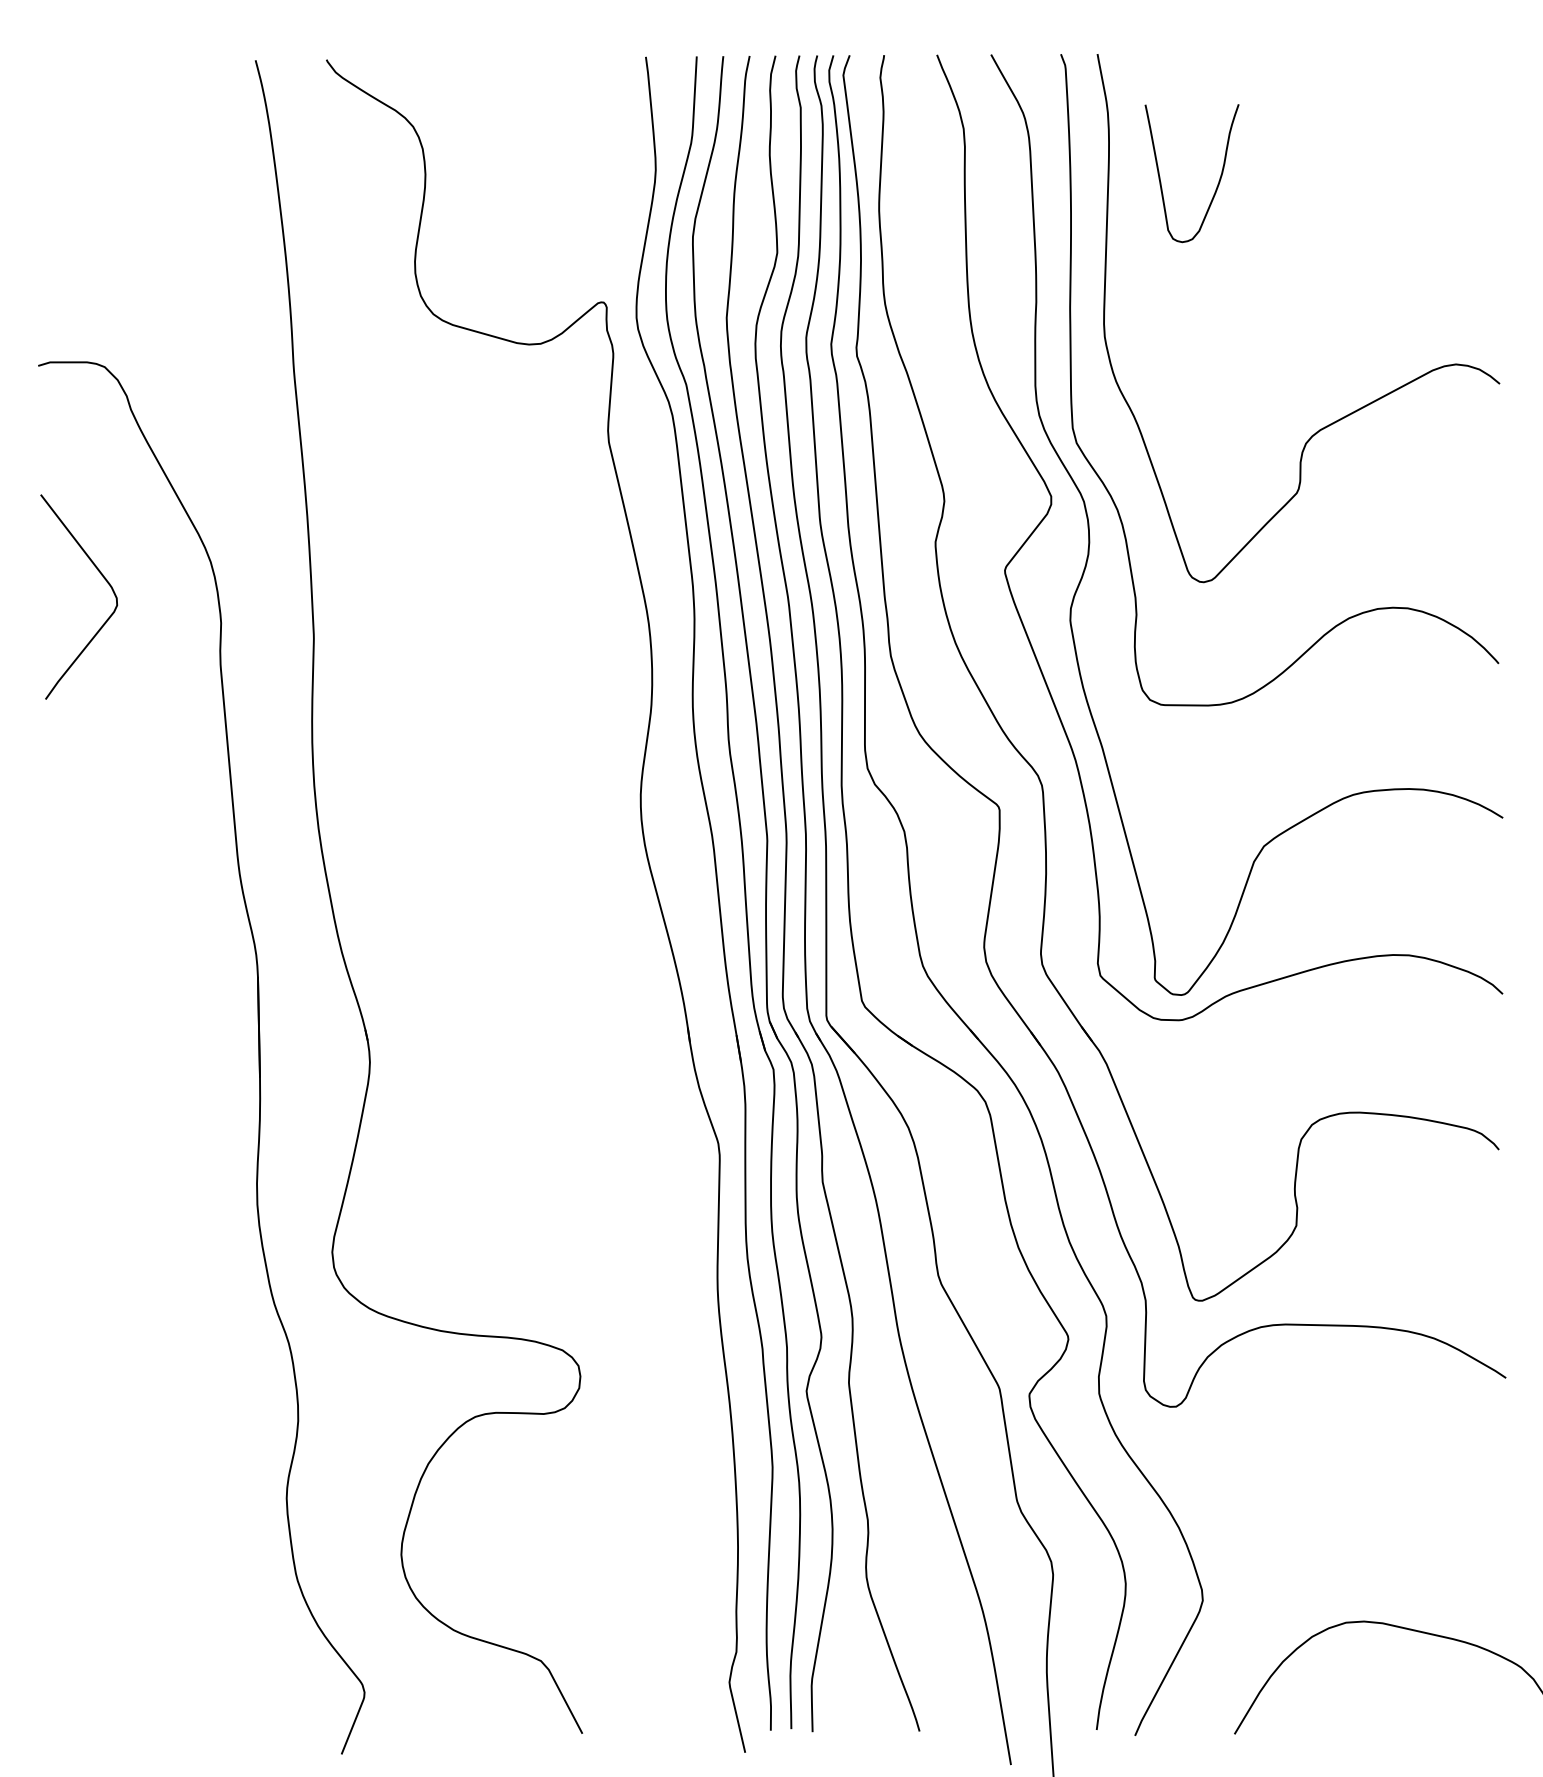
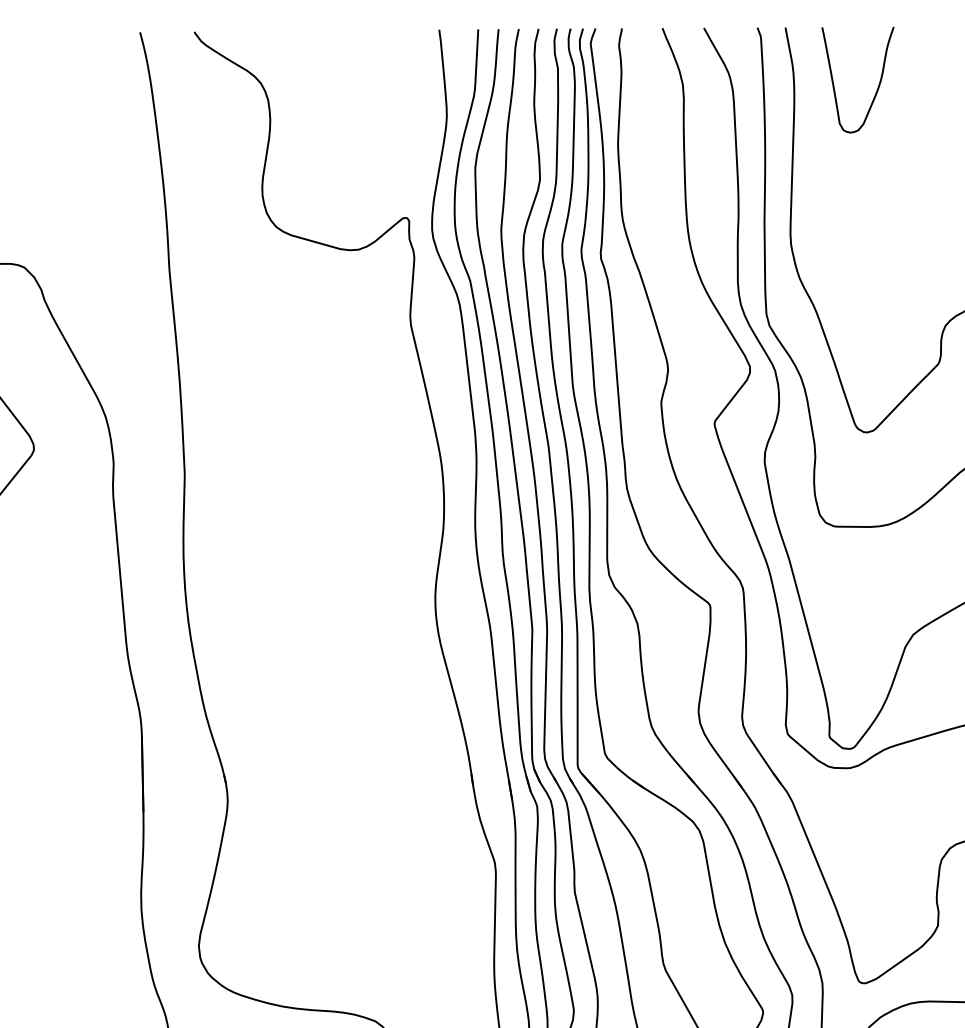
curve: (1218, 181) -> (878, 86), moved

